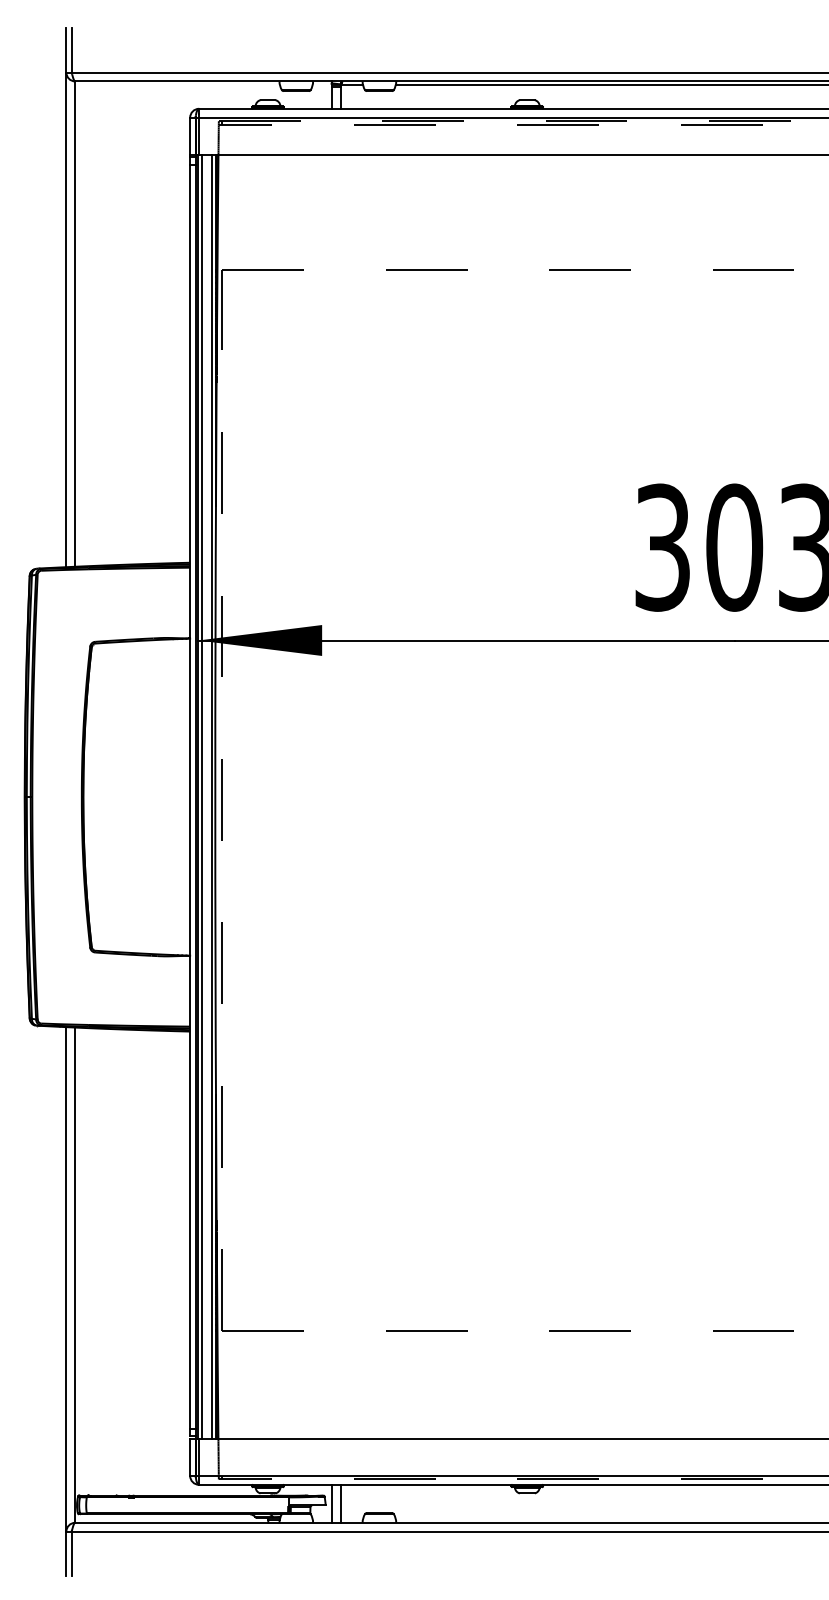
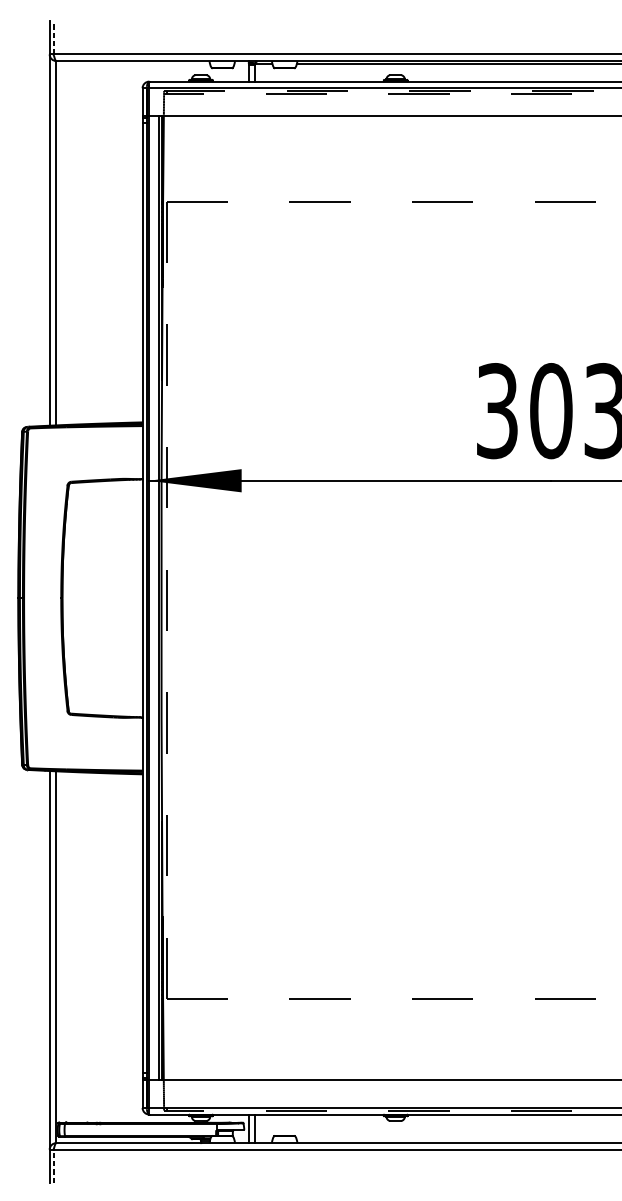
line: (71, 49) -> (53, 37), solid -> dashed
line: (201, 796) -> (151, 597), removed
line: (71, 1553) -> (53, 1166), solid -> dashed

